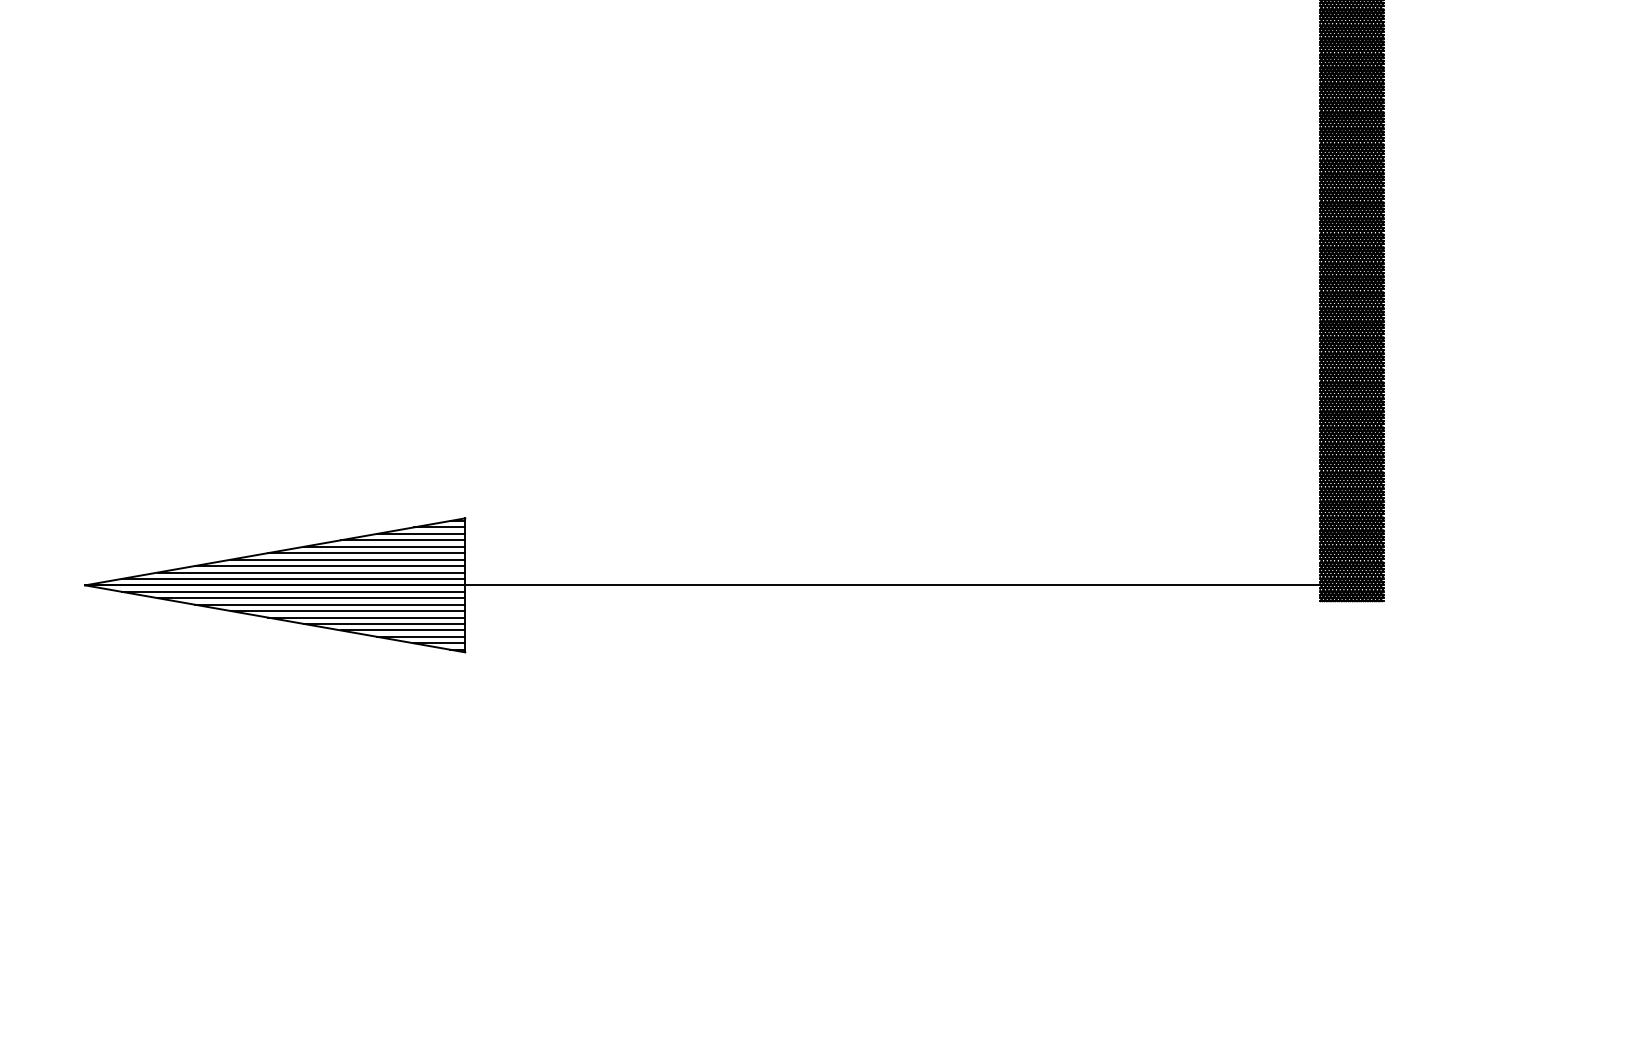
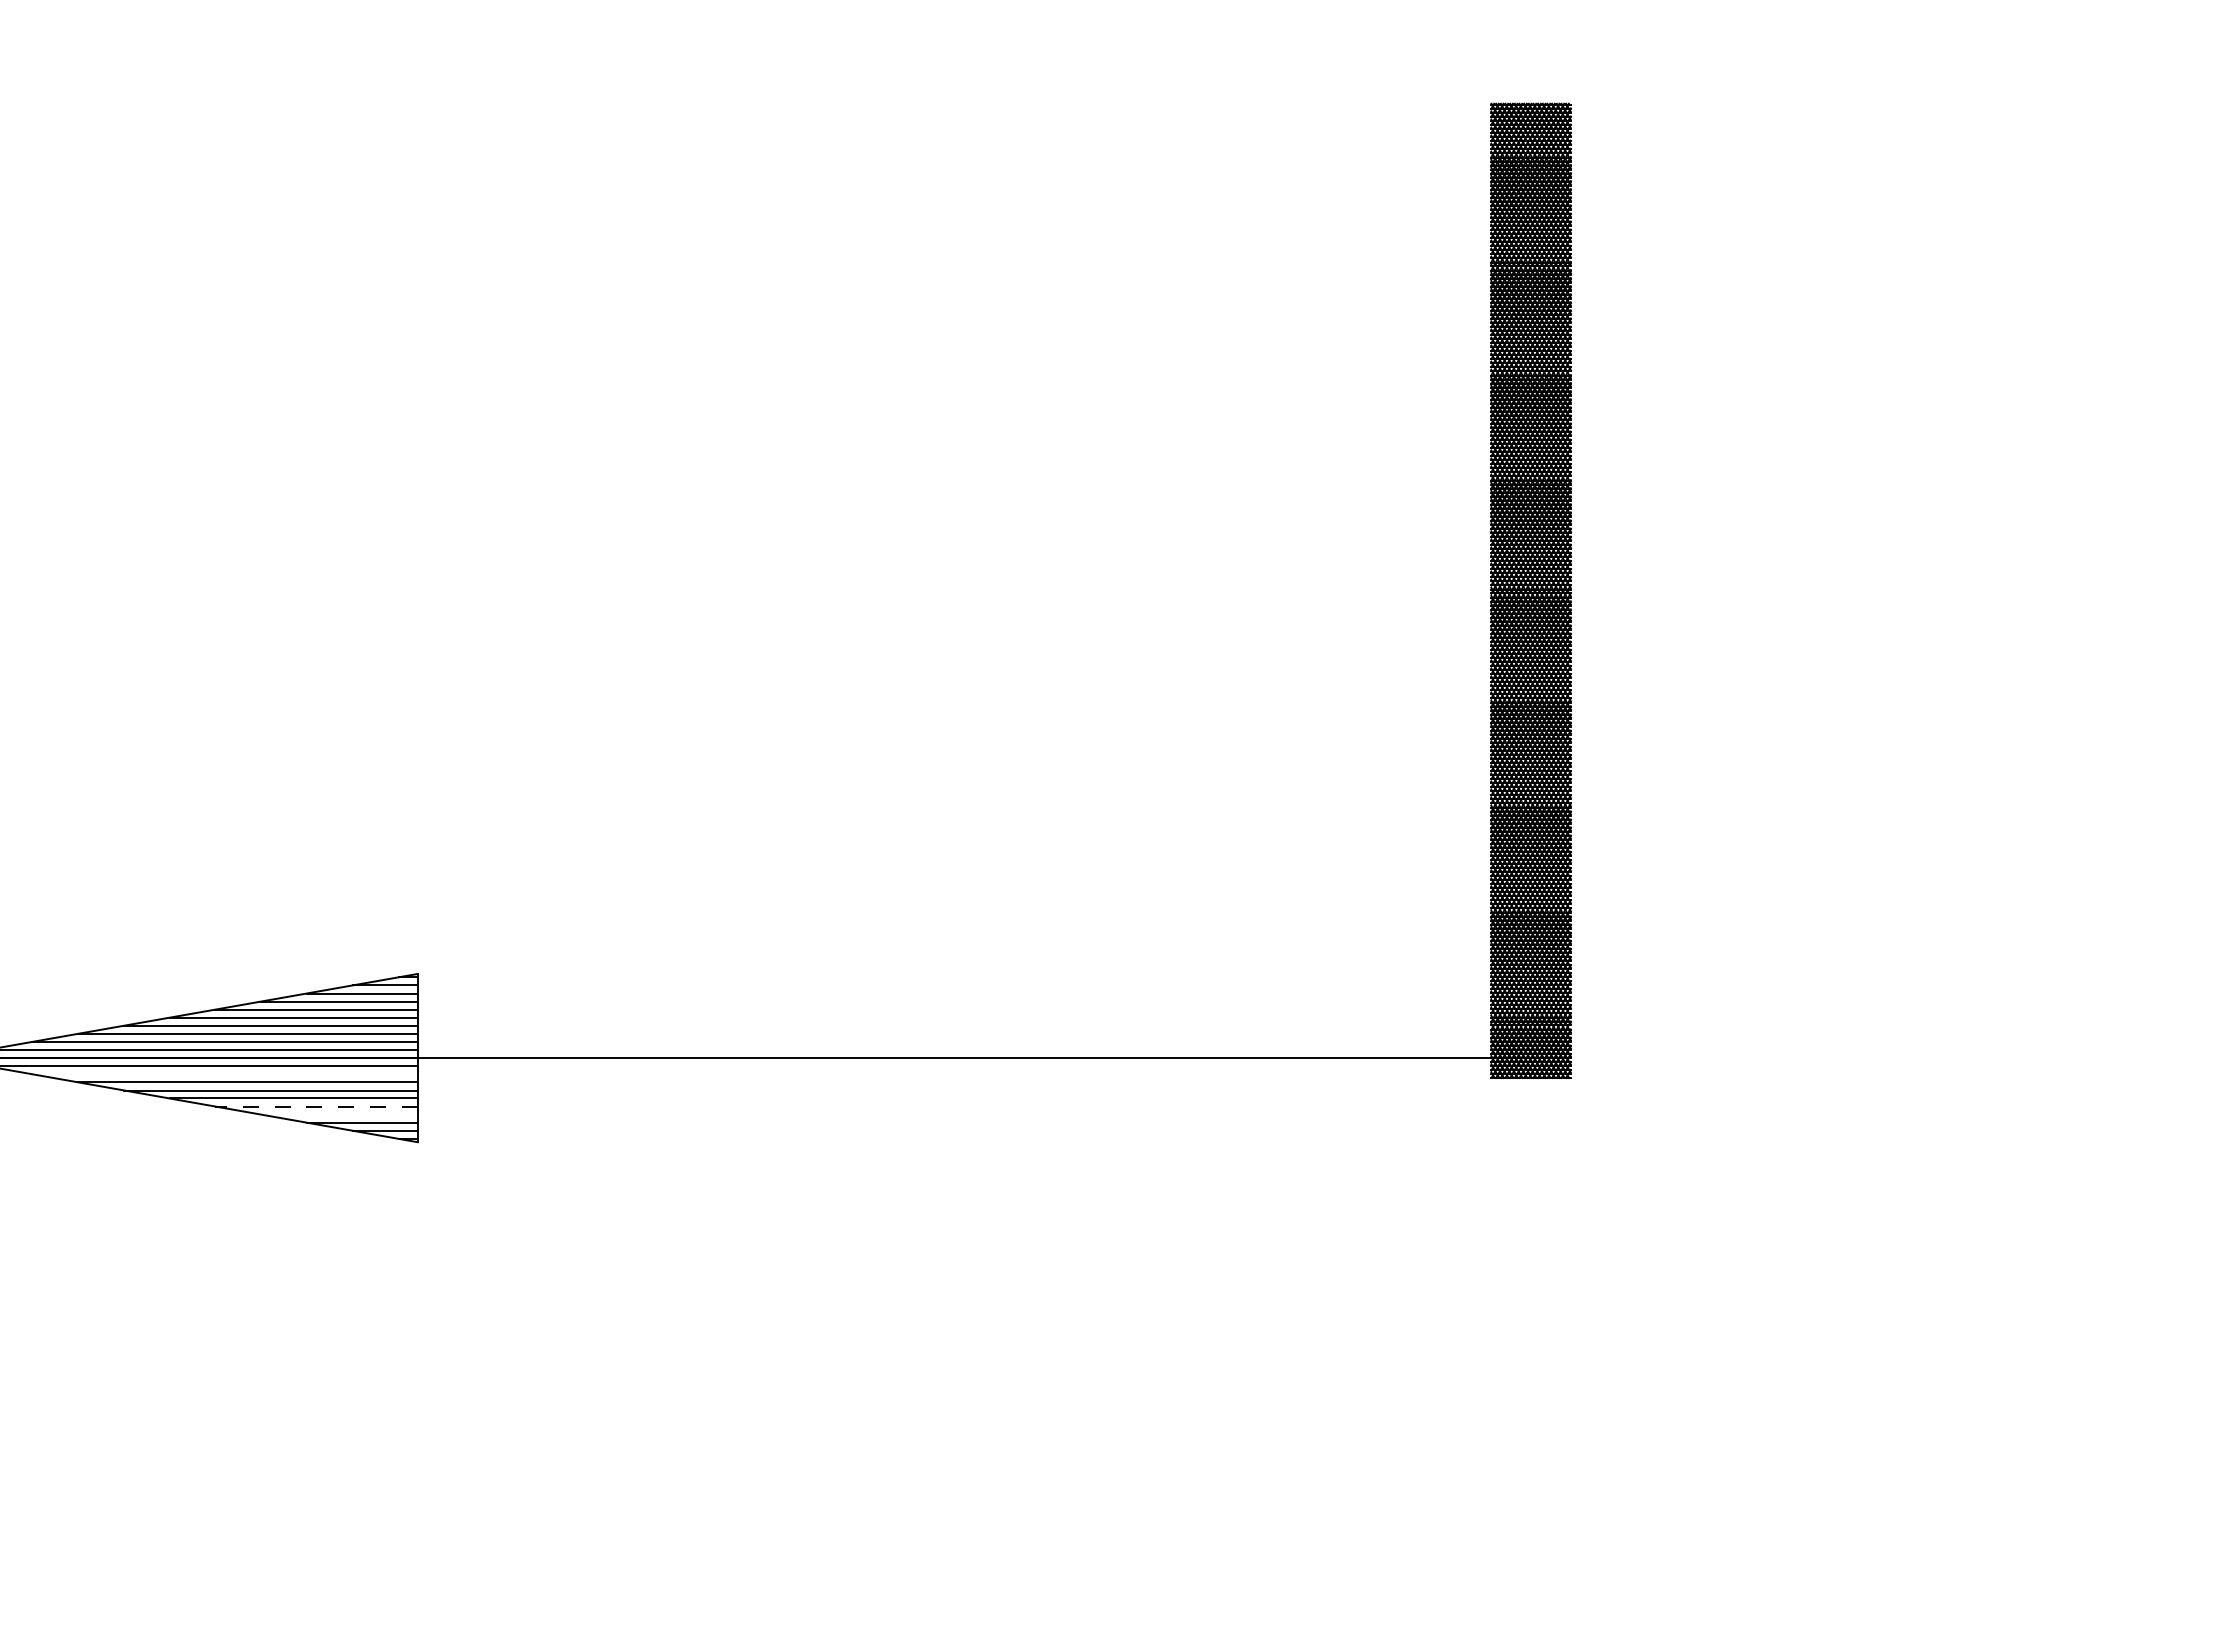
line: (311, 598) -> (224, 1074), removed
line: (384, 623) -> (316, 1106), solid -> dashed
line: (402, 630) -> (339, 1114), removed

